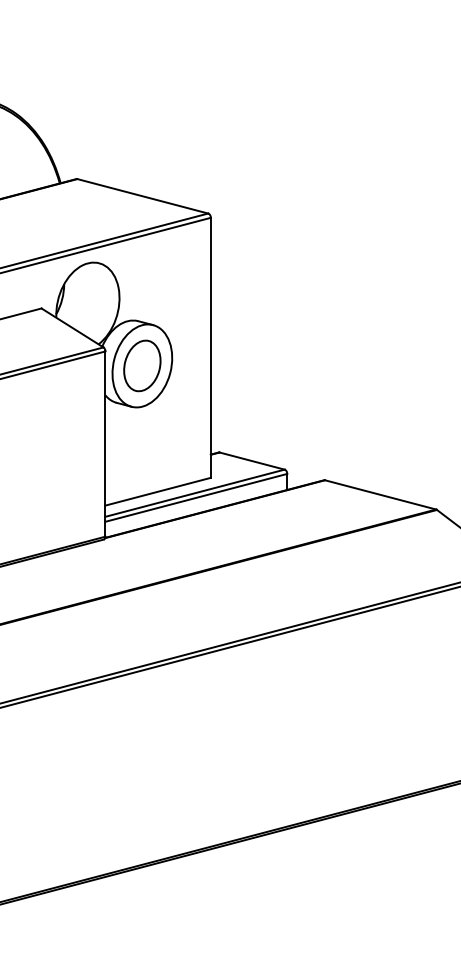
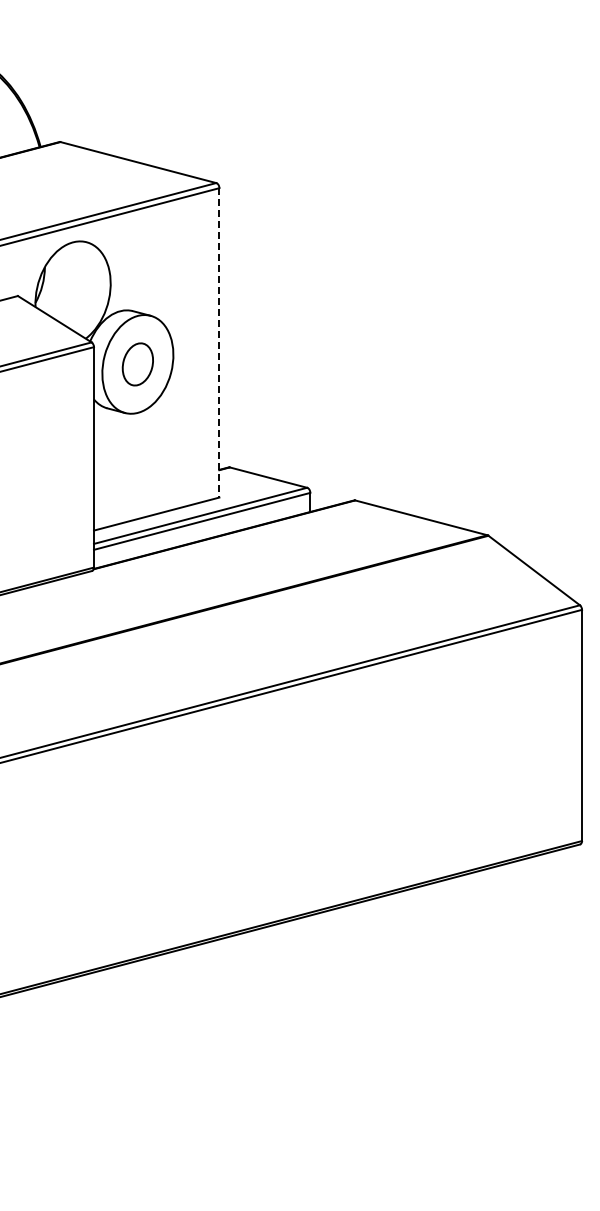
line: (210, 347) -> (219, 342), solid -> dashed
part: (142, 366) -> (137, 364), size x0.7

